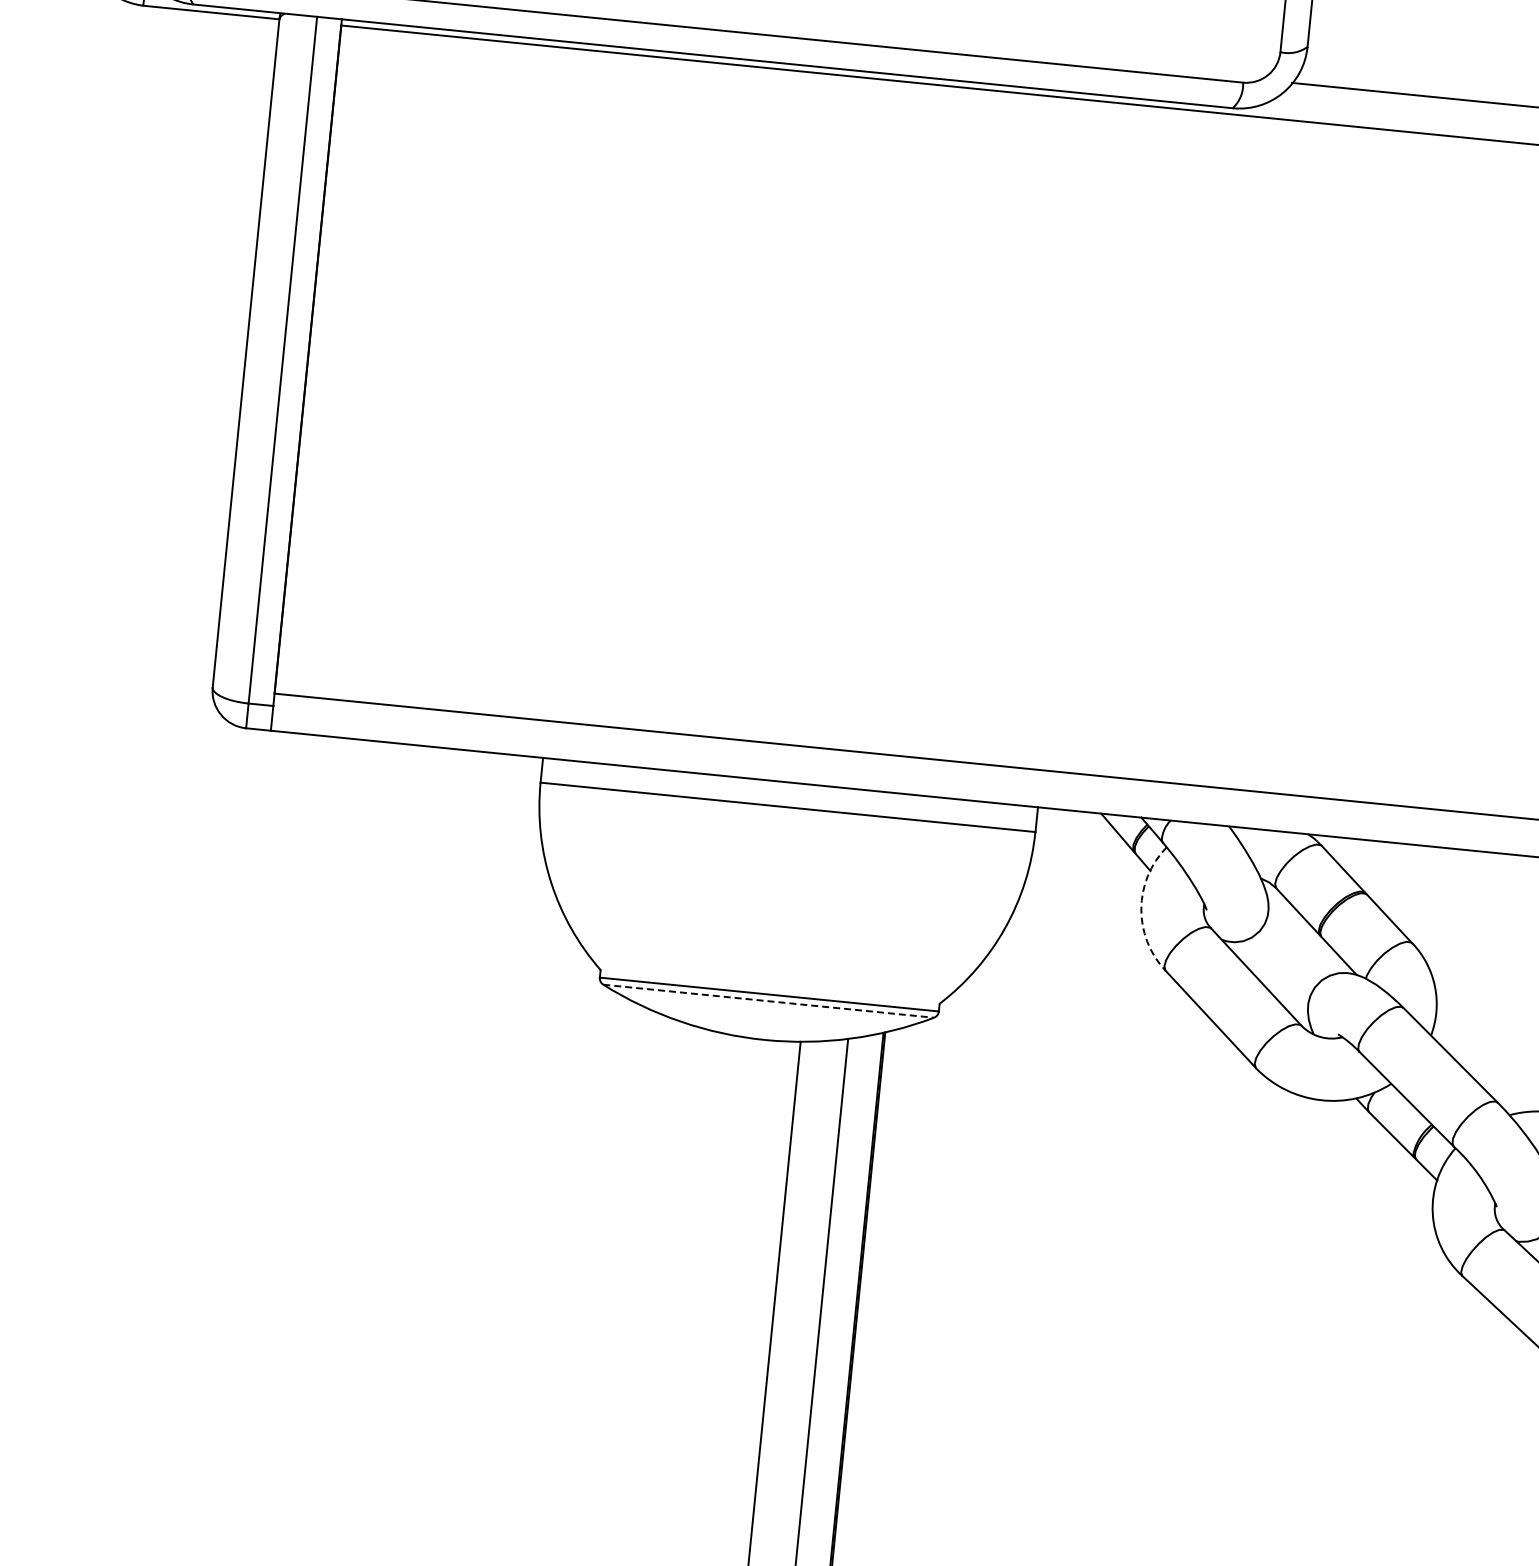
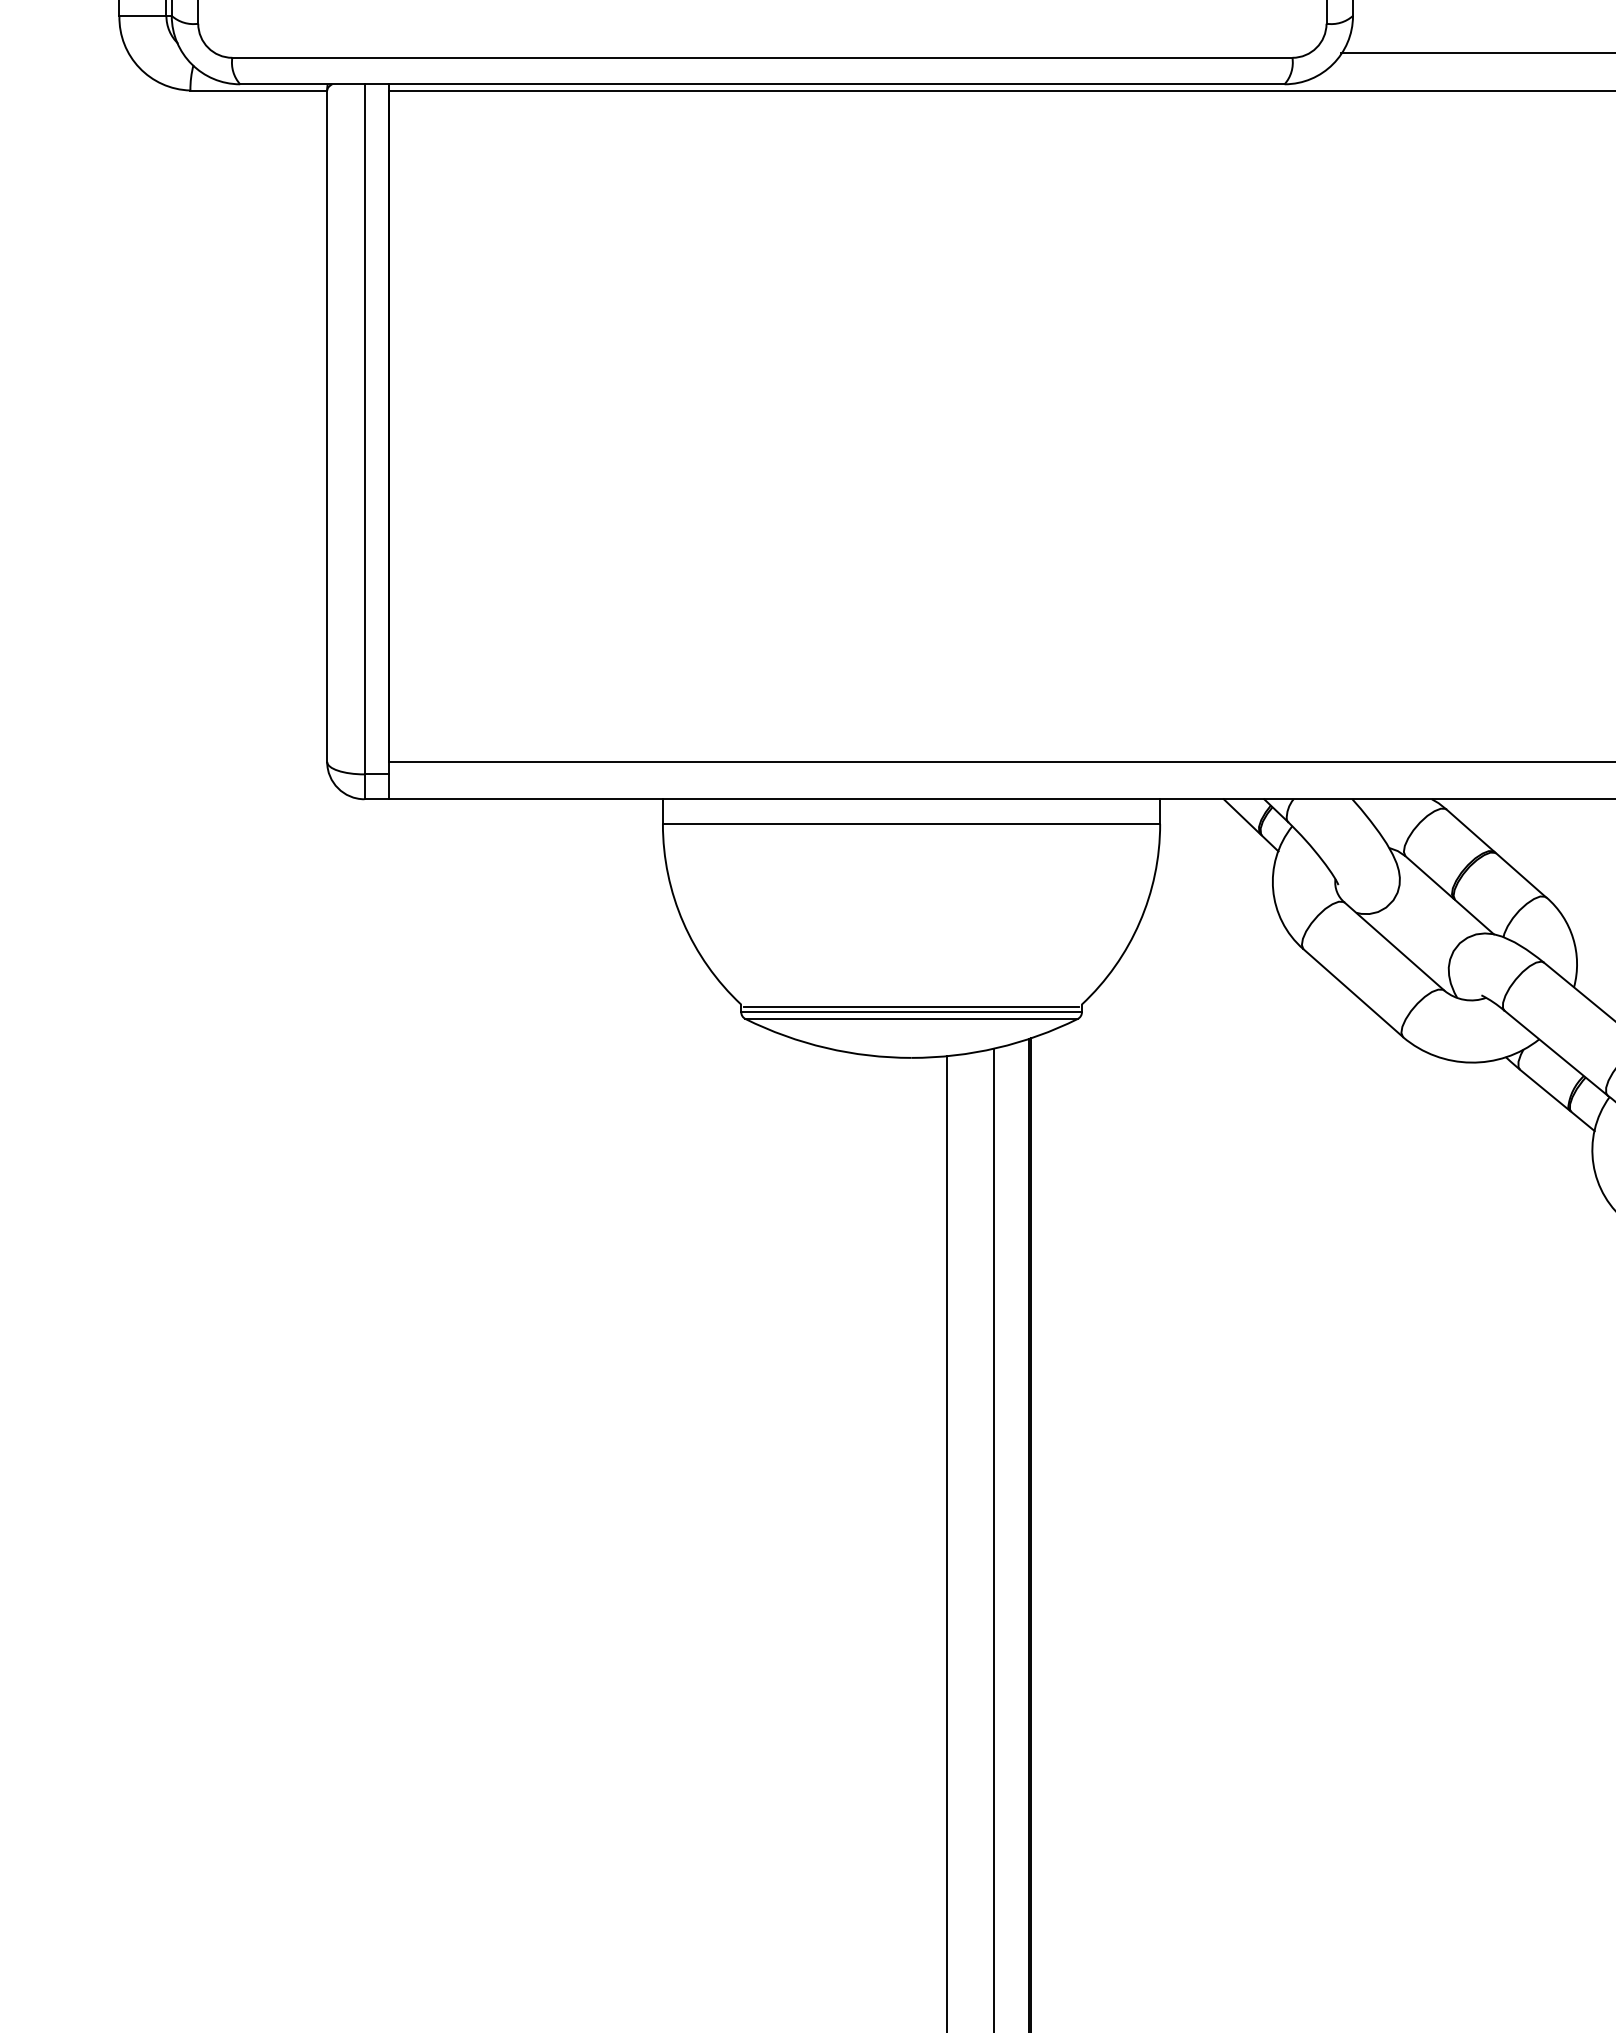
arc: (1141, 909) -> (1273, 890), dashed -> solid
line: (769, 988) -> (911, 1006), added
line: (769, 1000) -> (912, 1018), dashed -> solid

